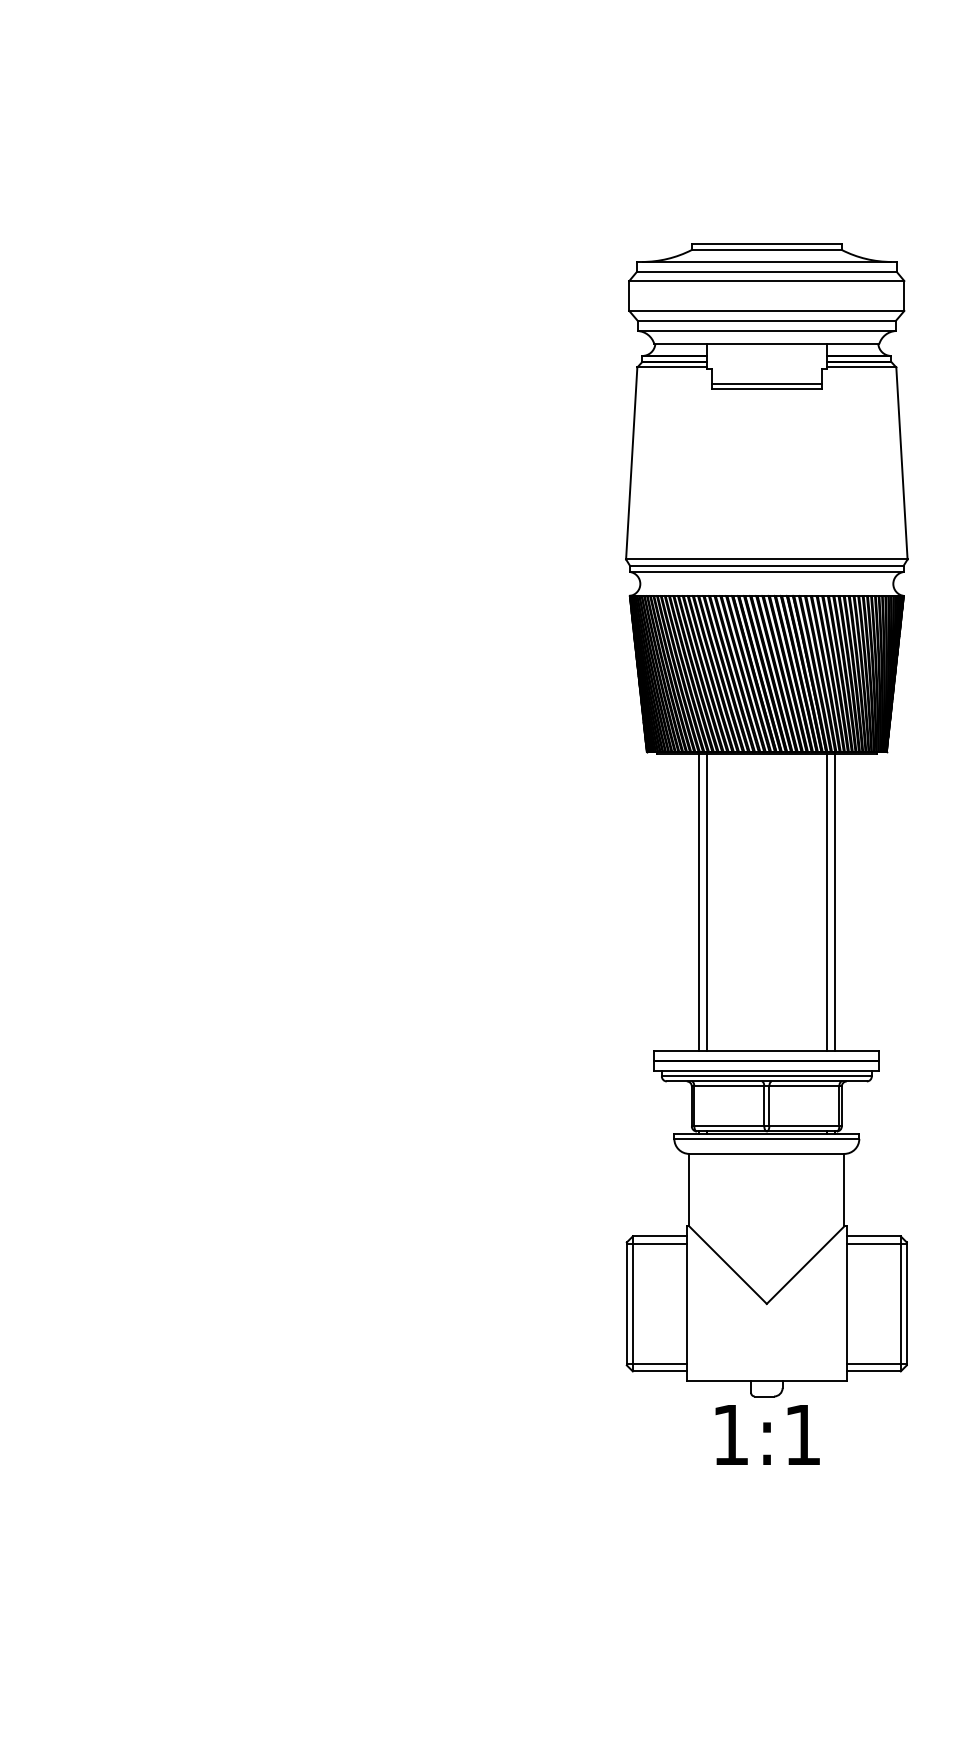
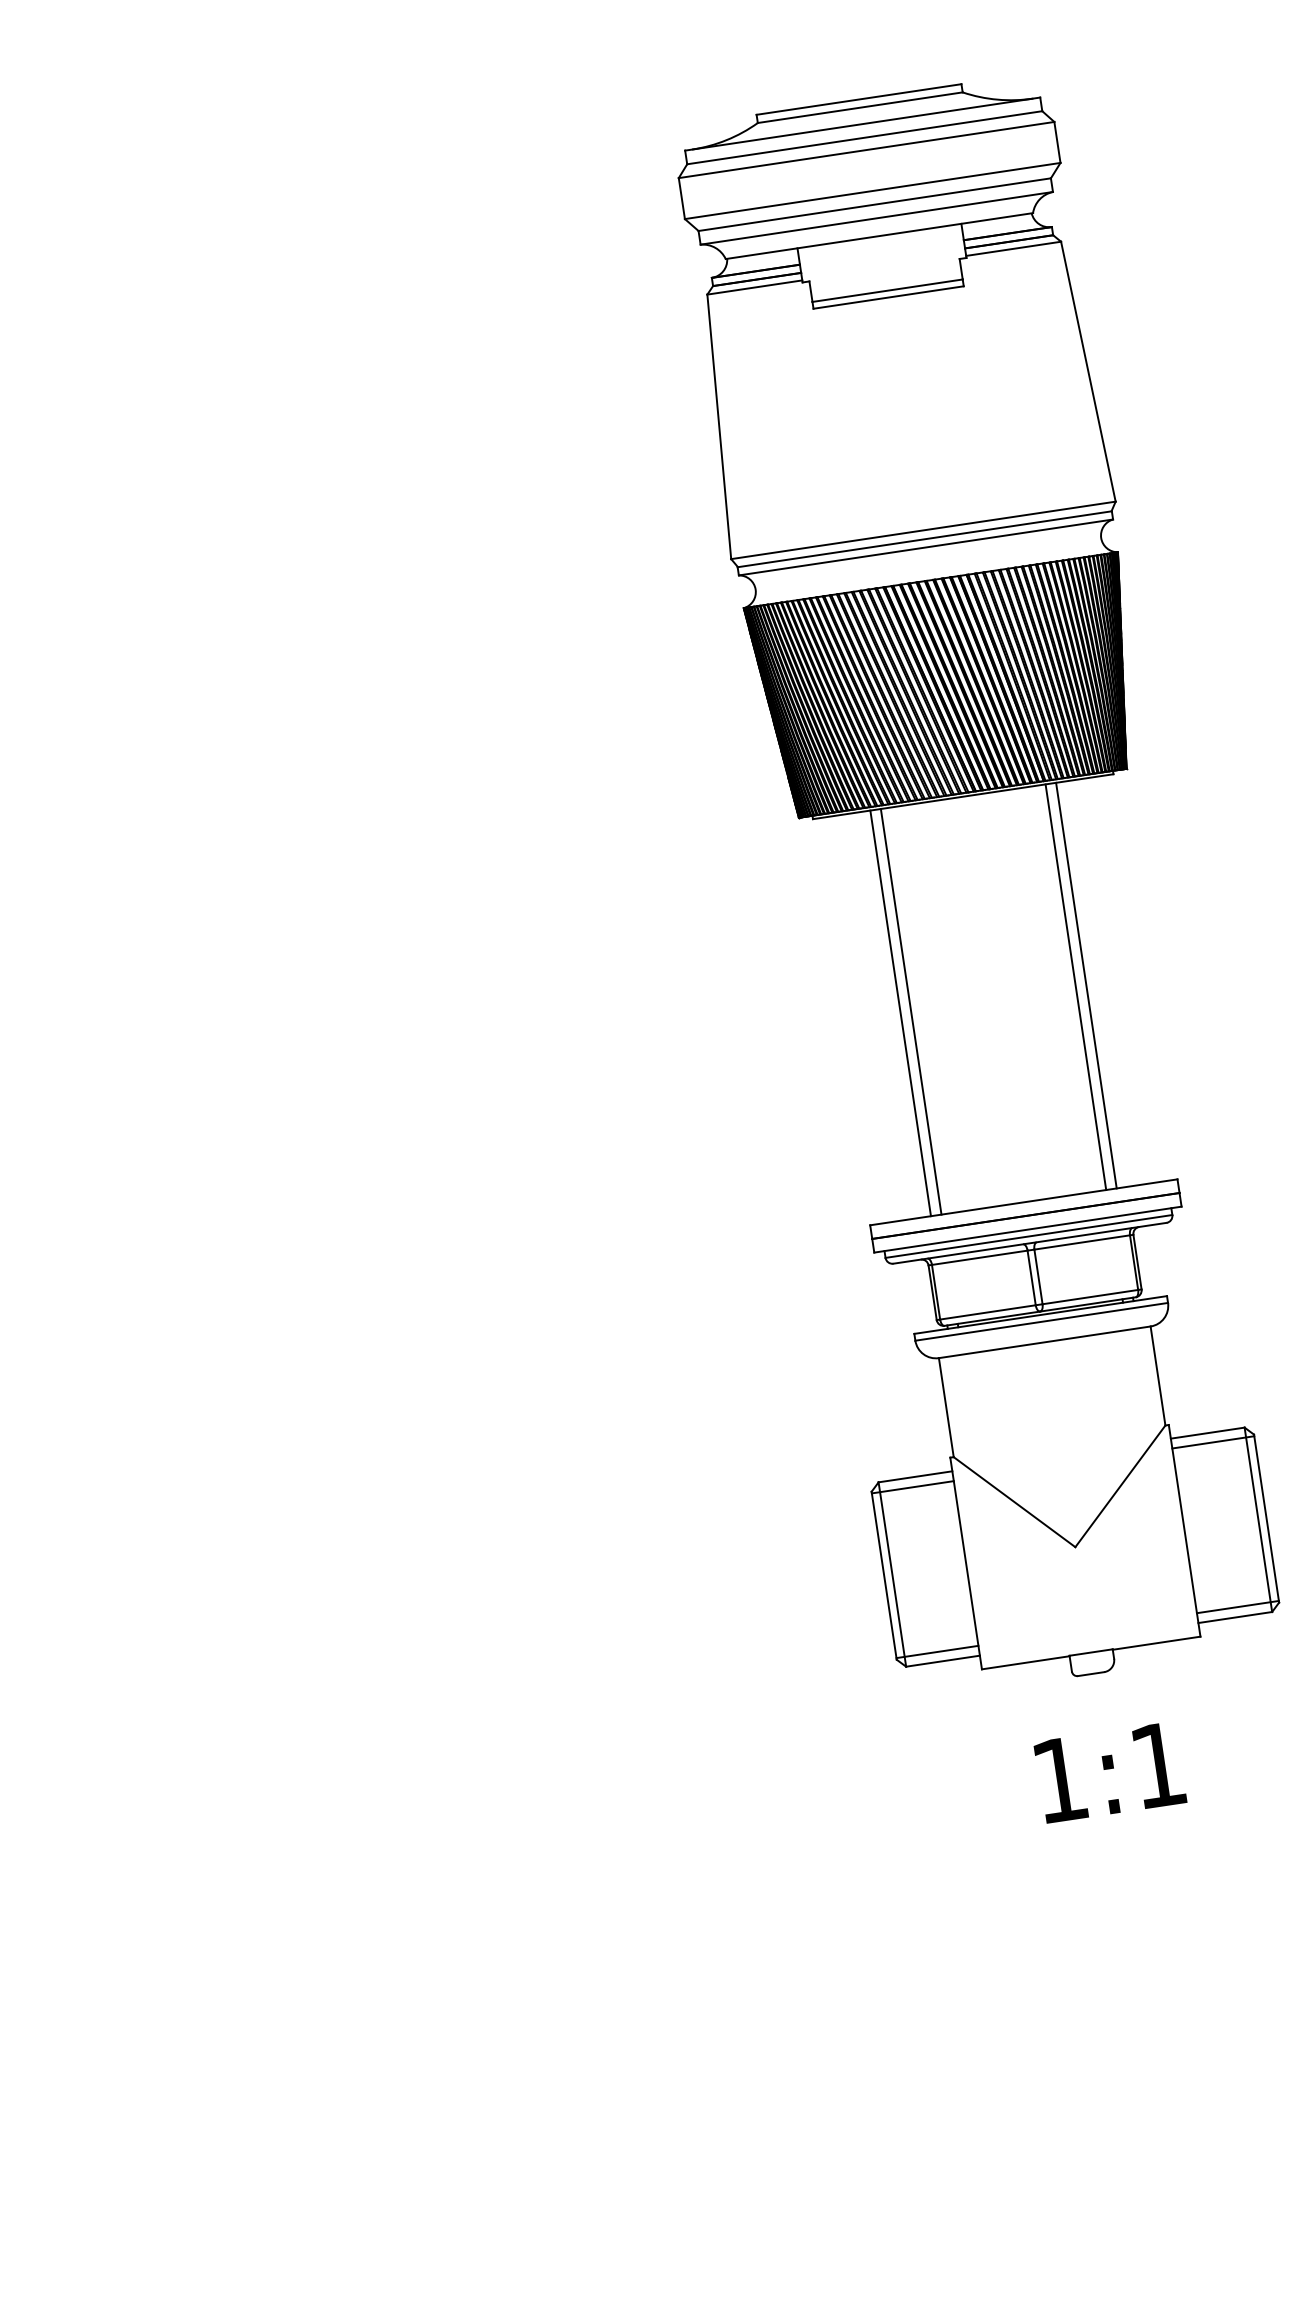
text: (767, 1434) -> (1109, 1771), moved

